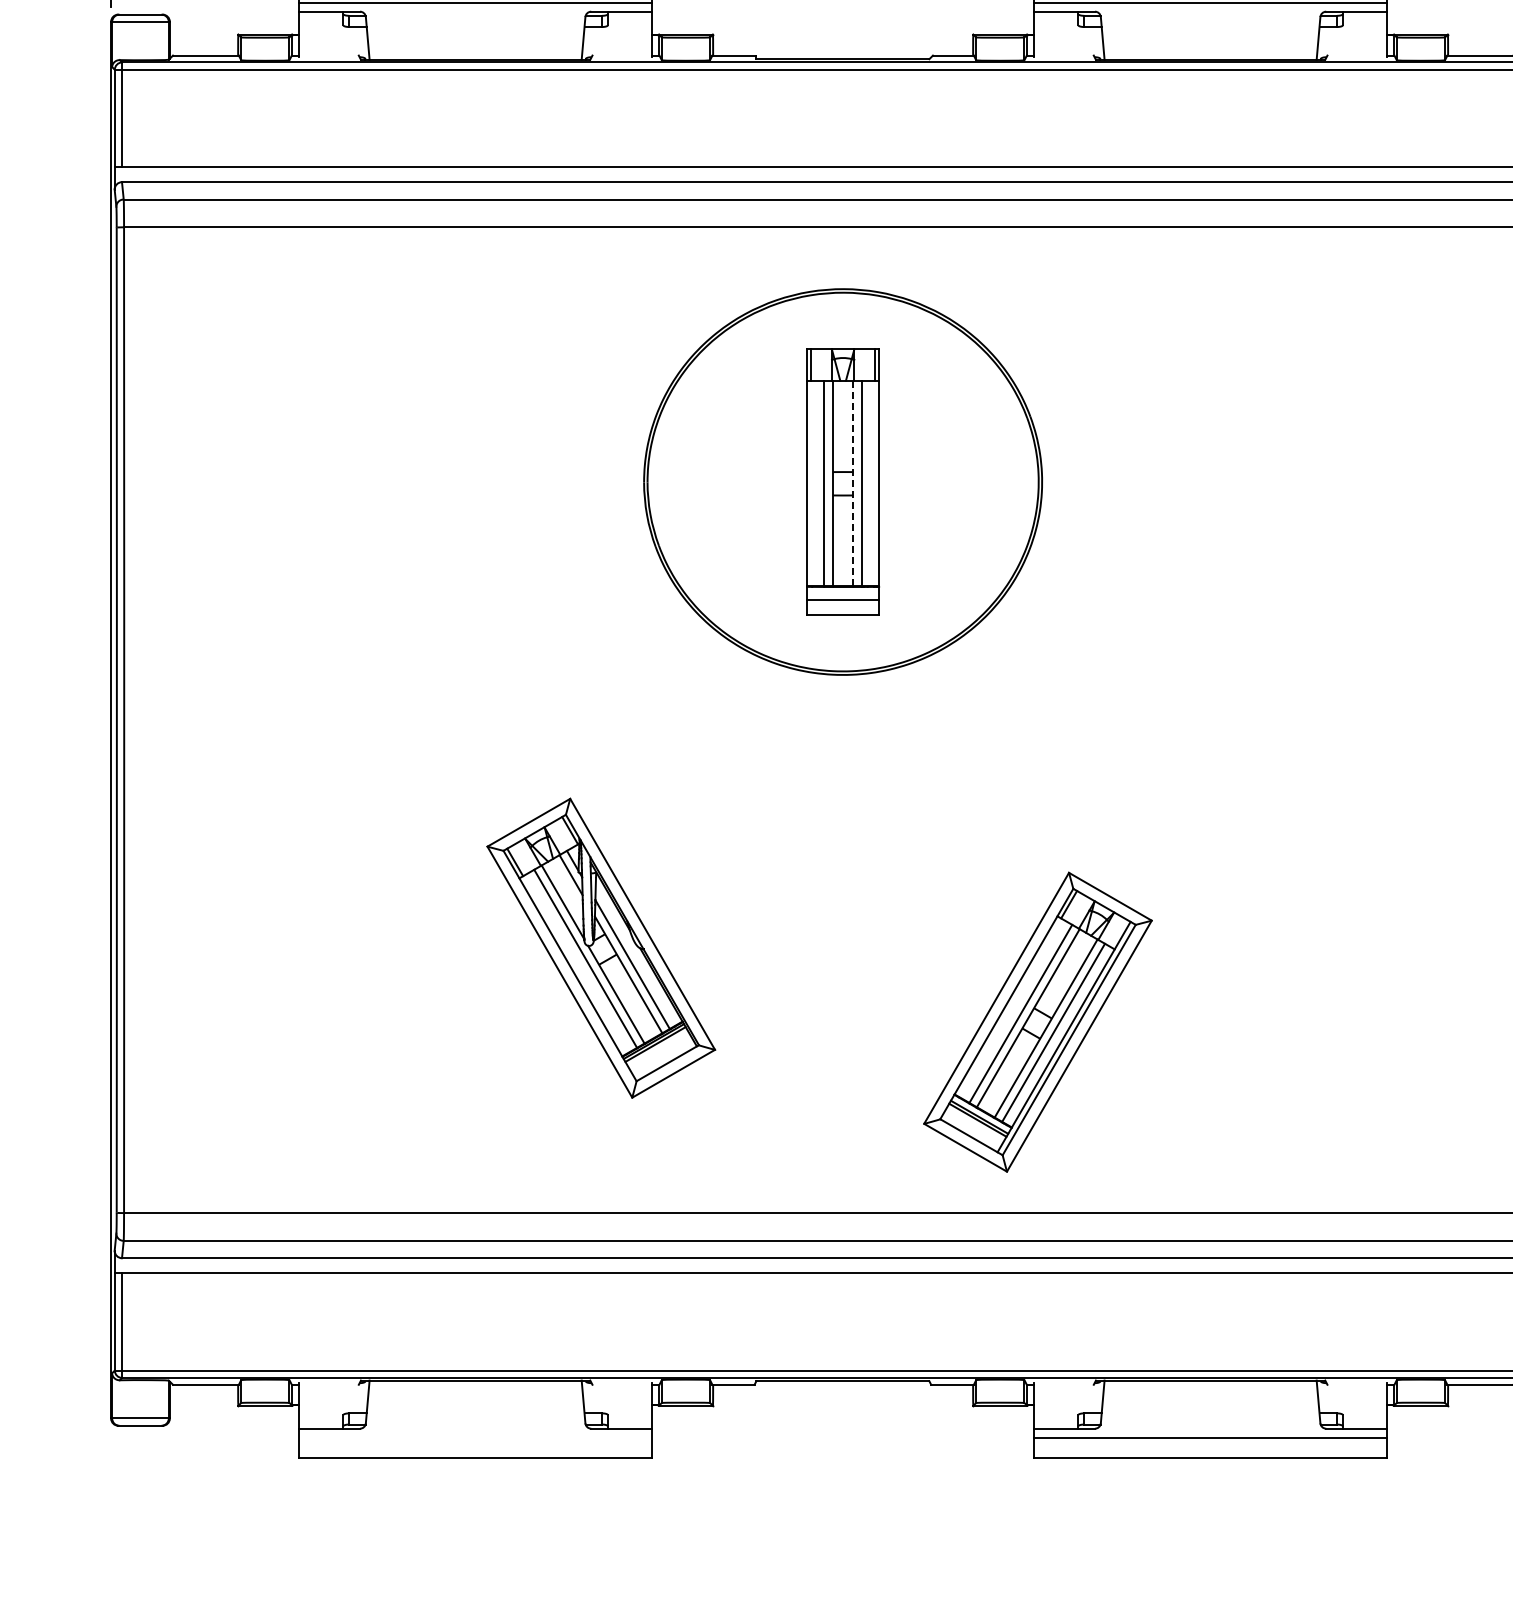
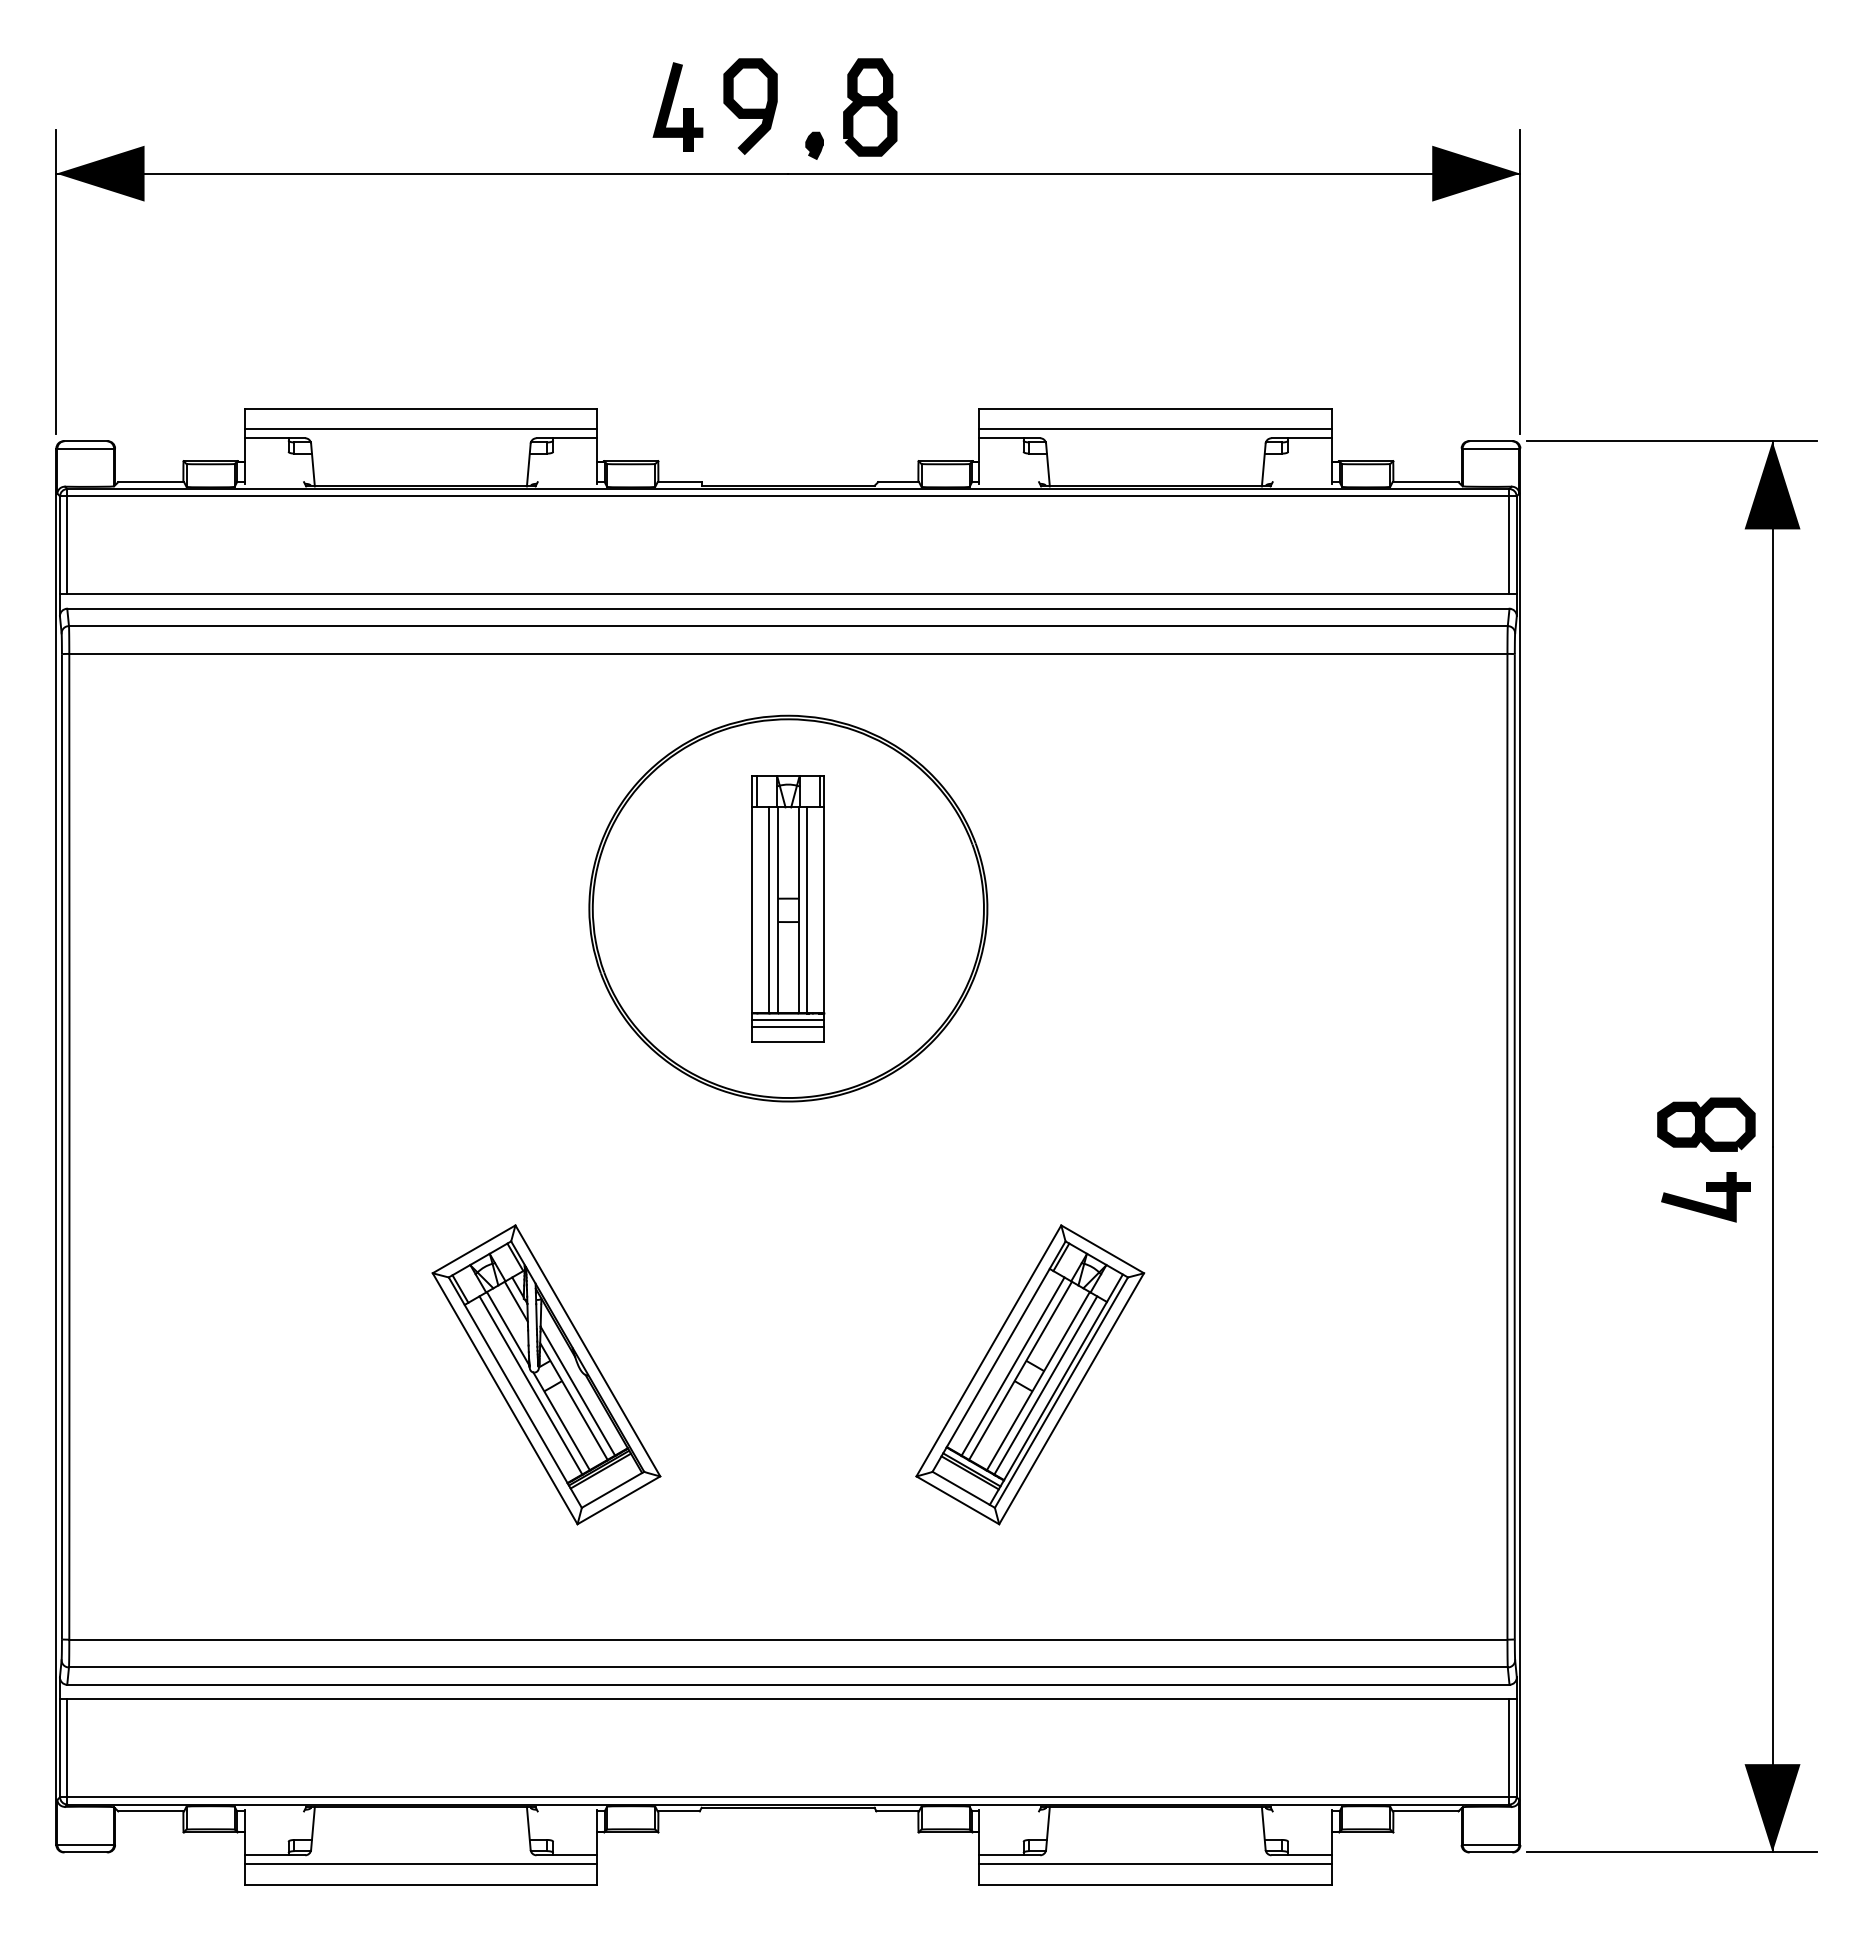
line: (853, 483) -> (798, 910), dashed -> solid
line: (843, 593) -> (788, 1020), added
part: (1038, 1021) -> (1030, 1374), moved
line: (475, 1437) -> (420, 1864), added

